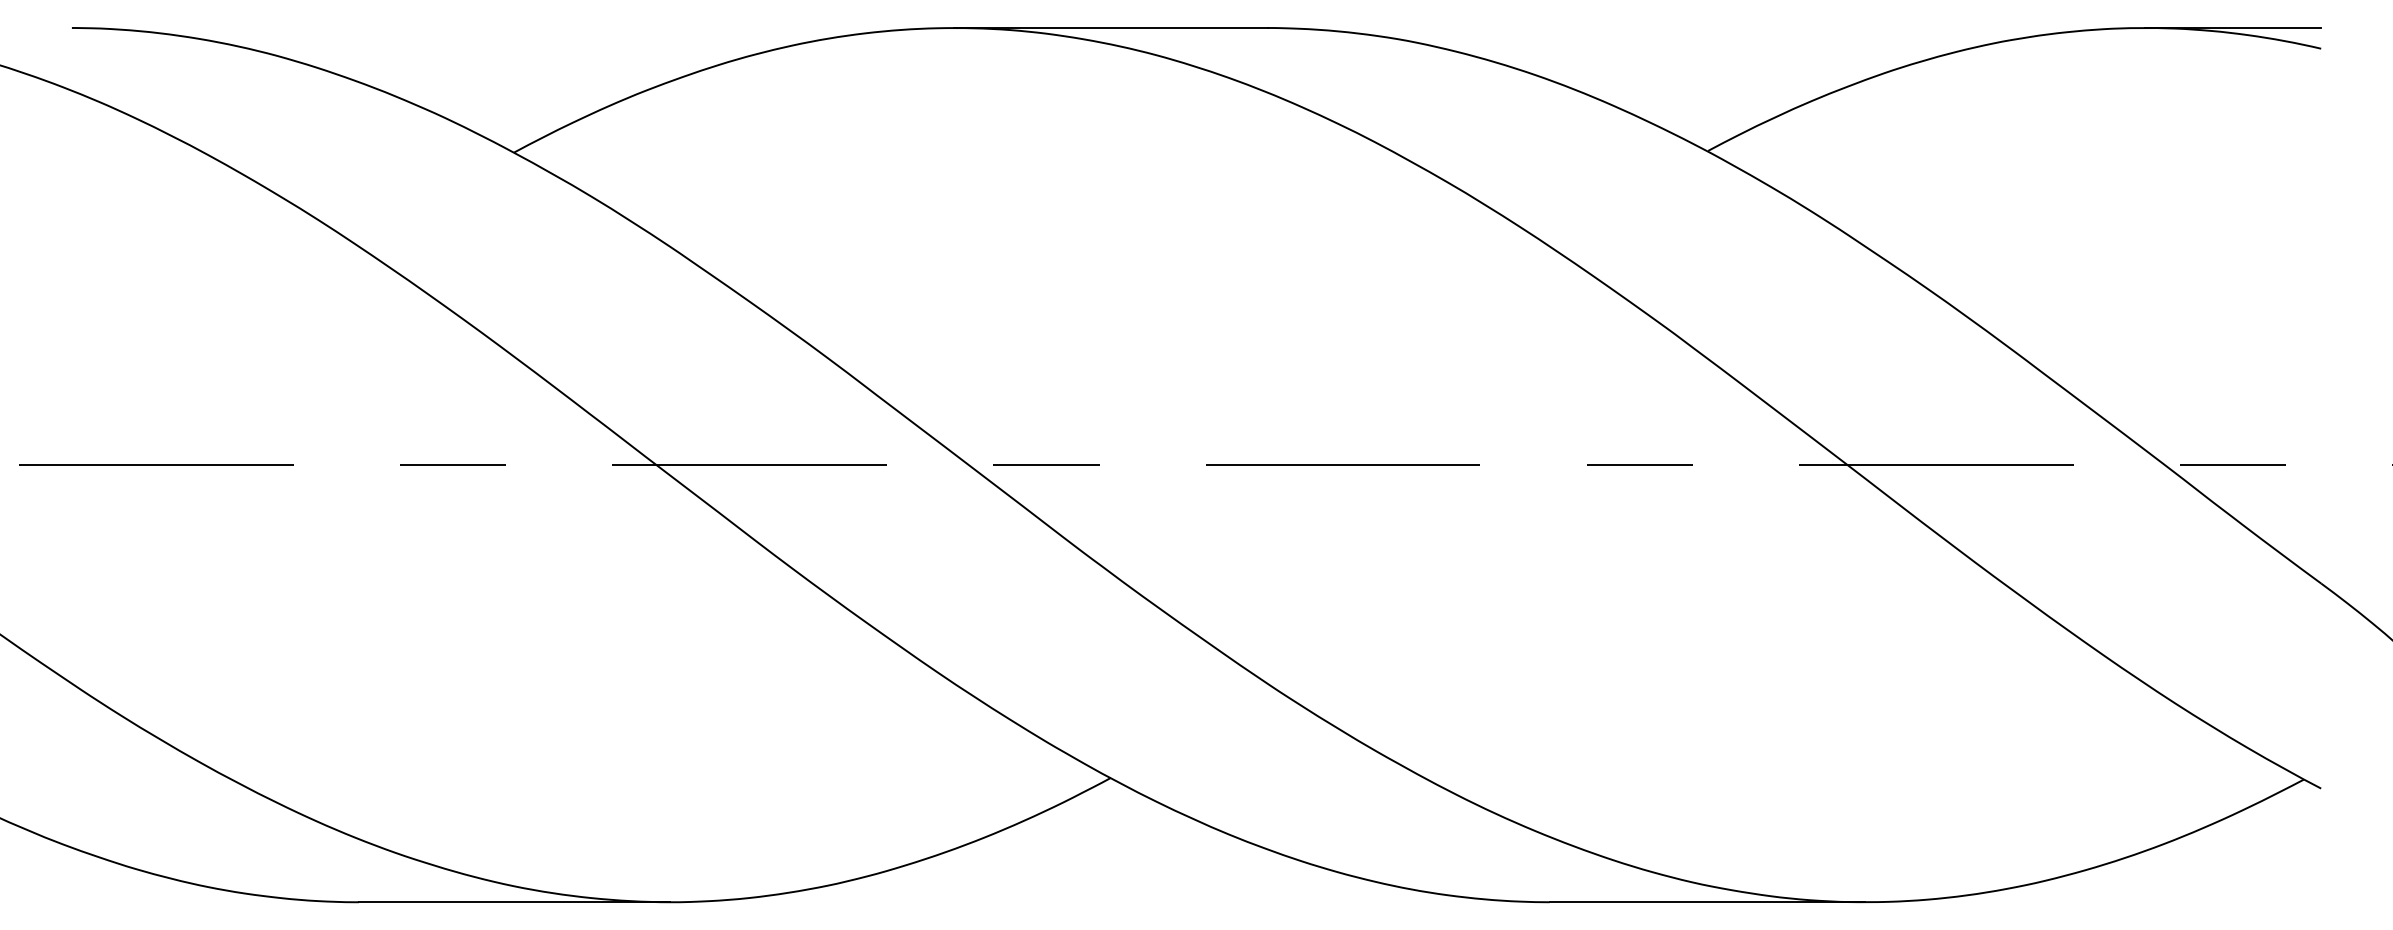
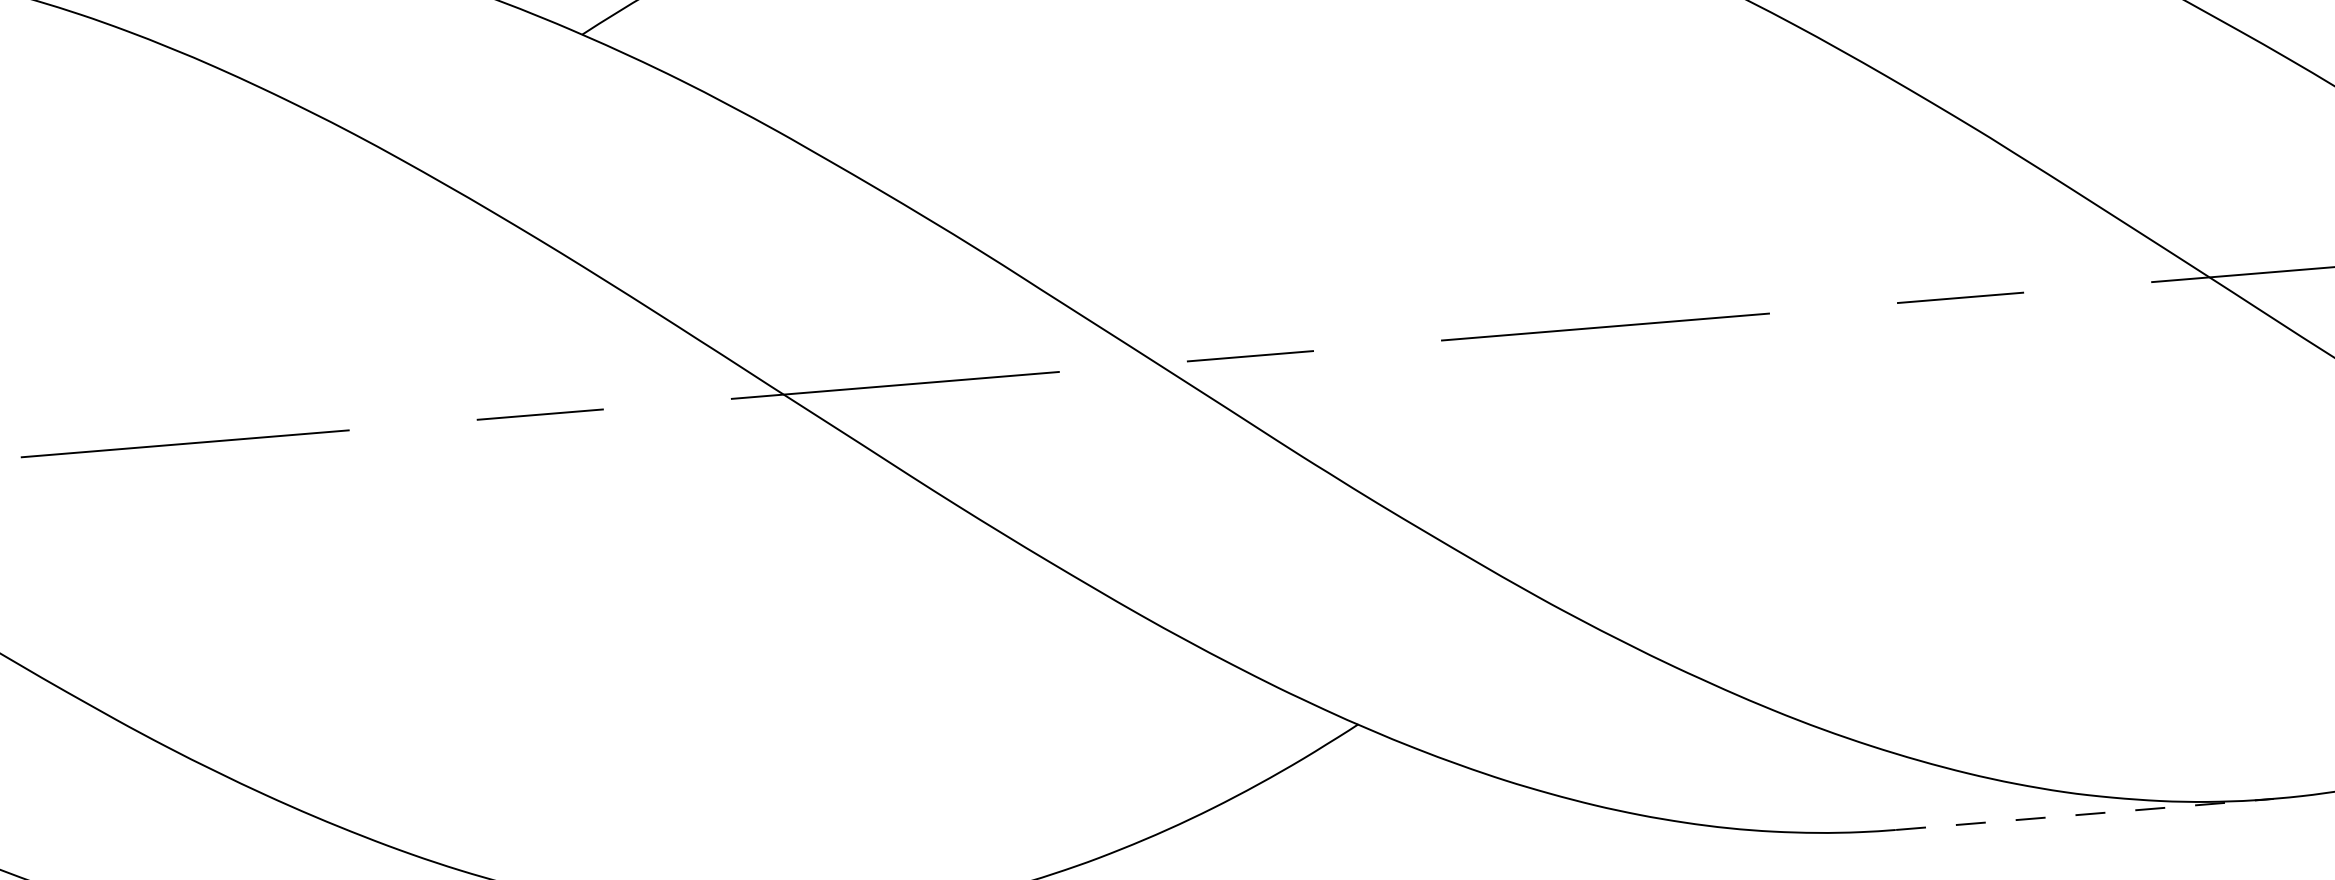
line: (1707, 902) -> (2084, 814), solid -> dashed

